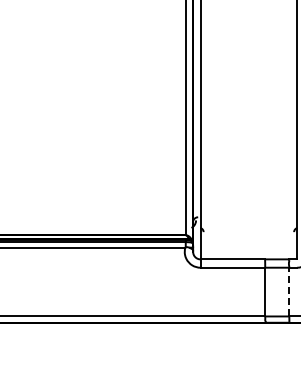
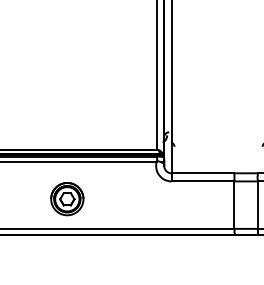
part: (93, 285) -> (67, 198), added
line: (289, 291) -> (258, 204), dashed -> solid

